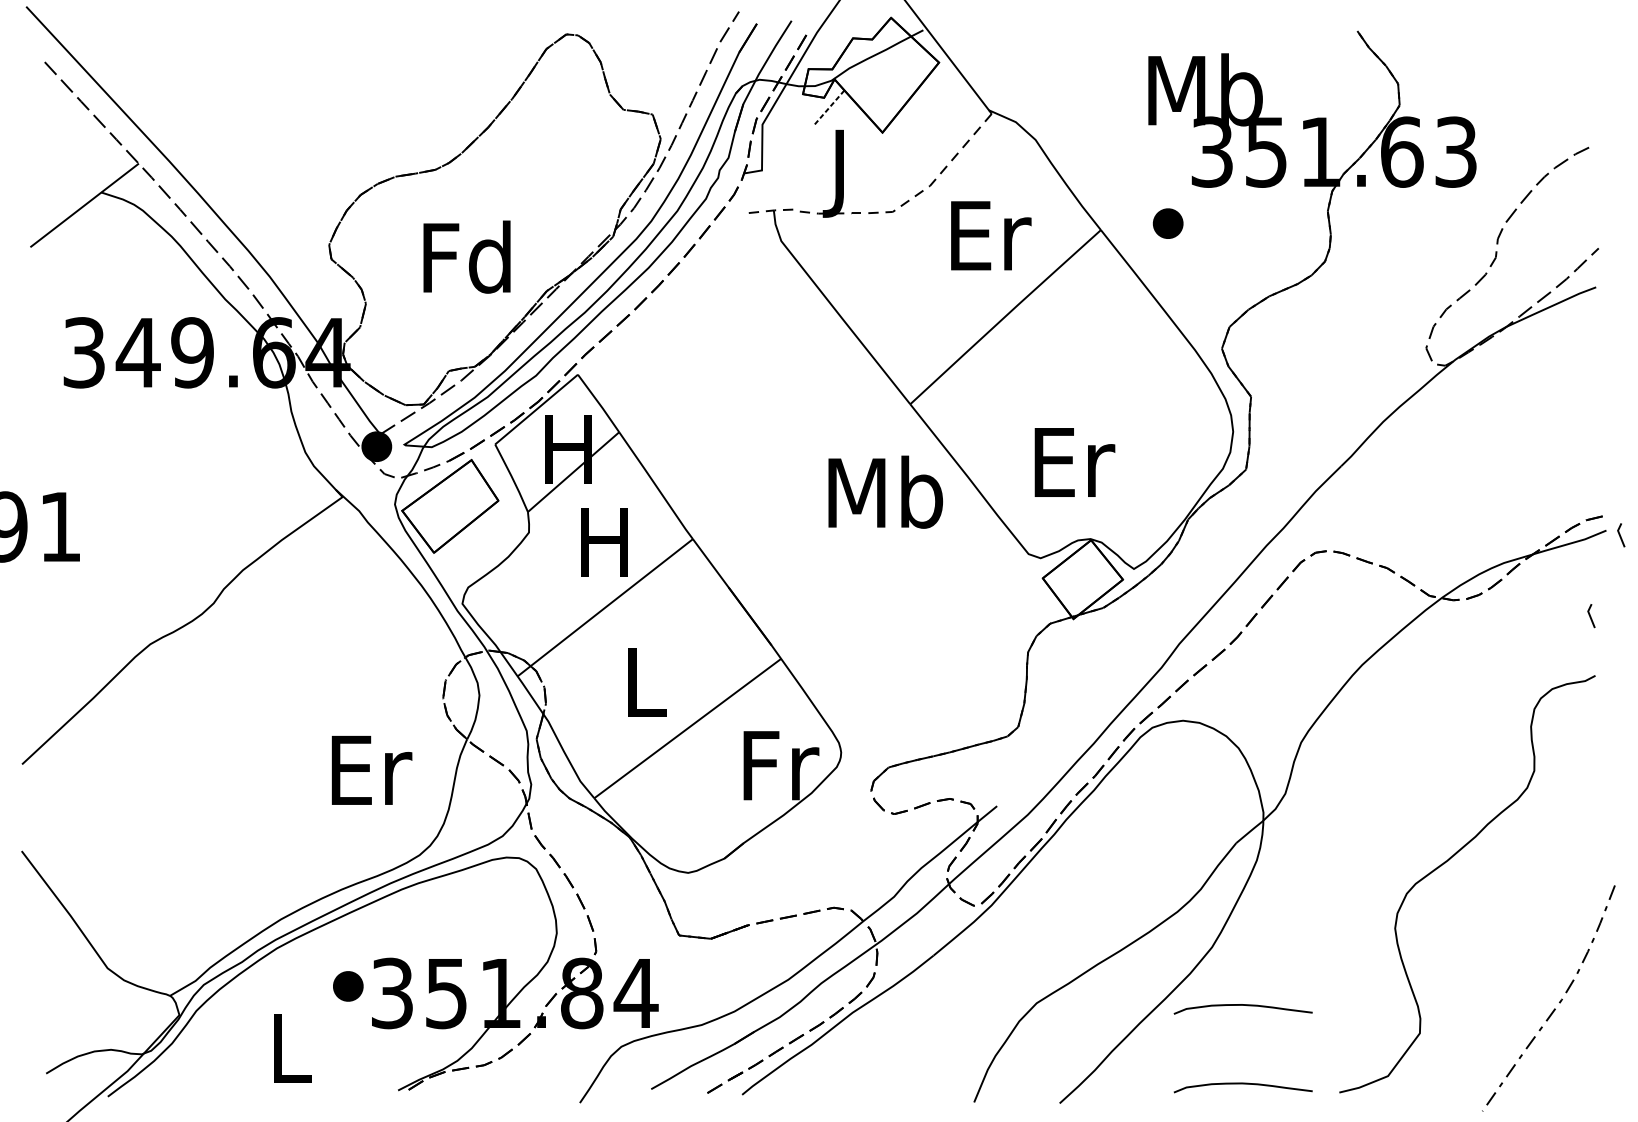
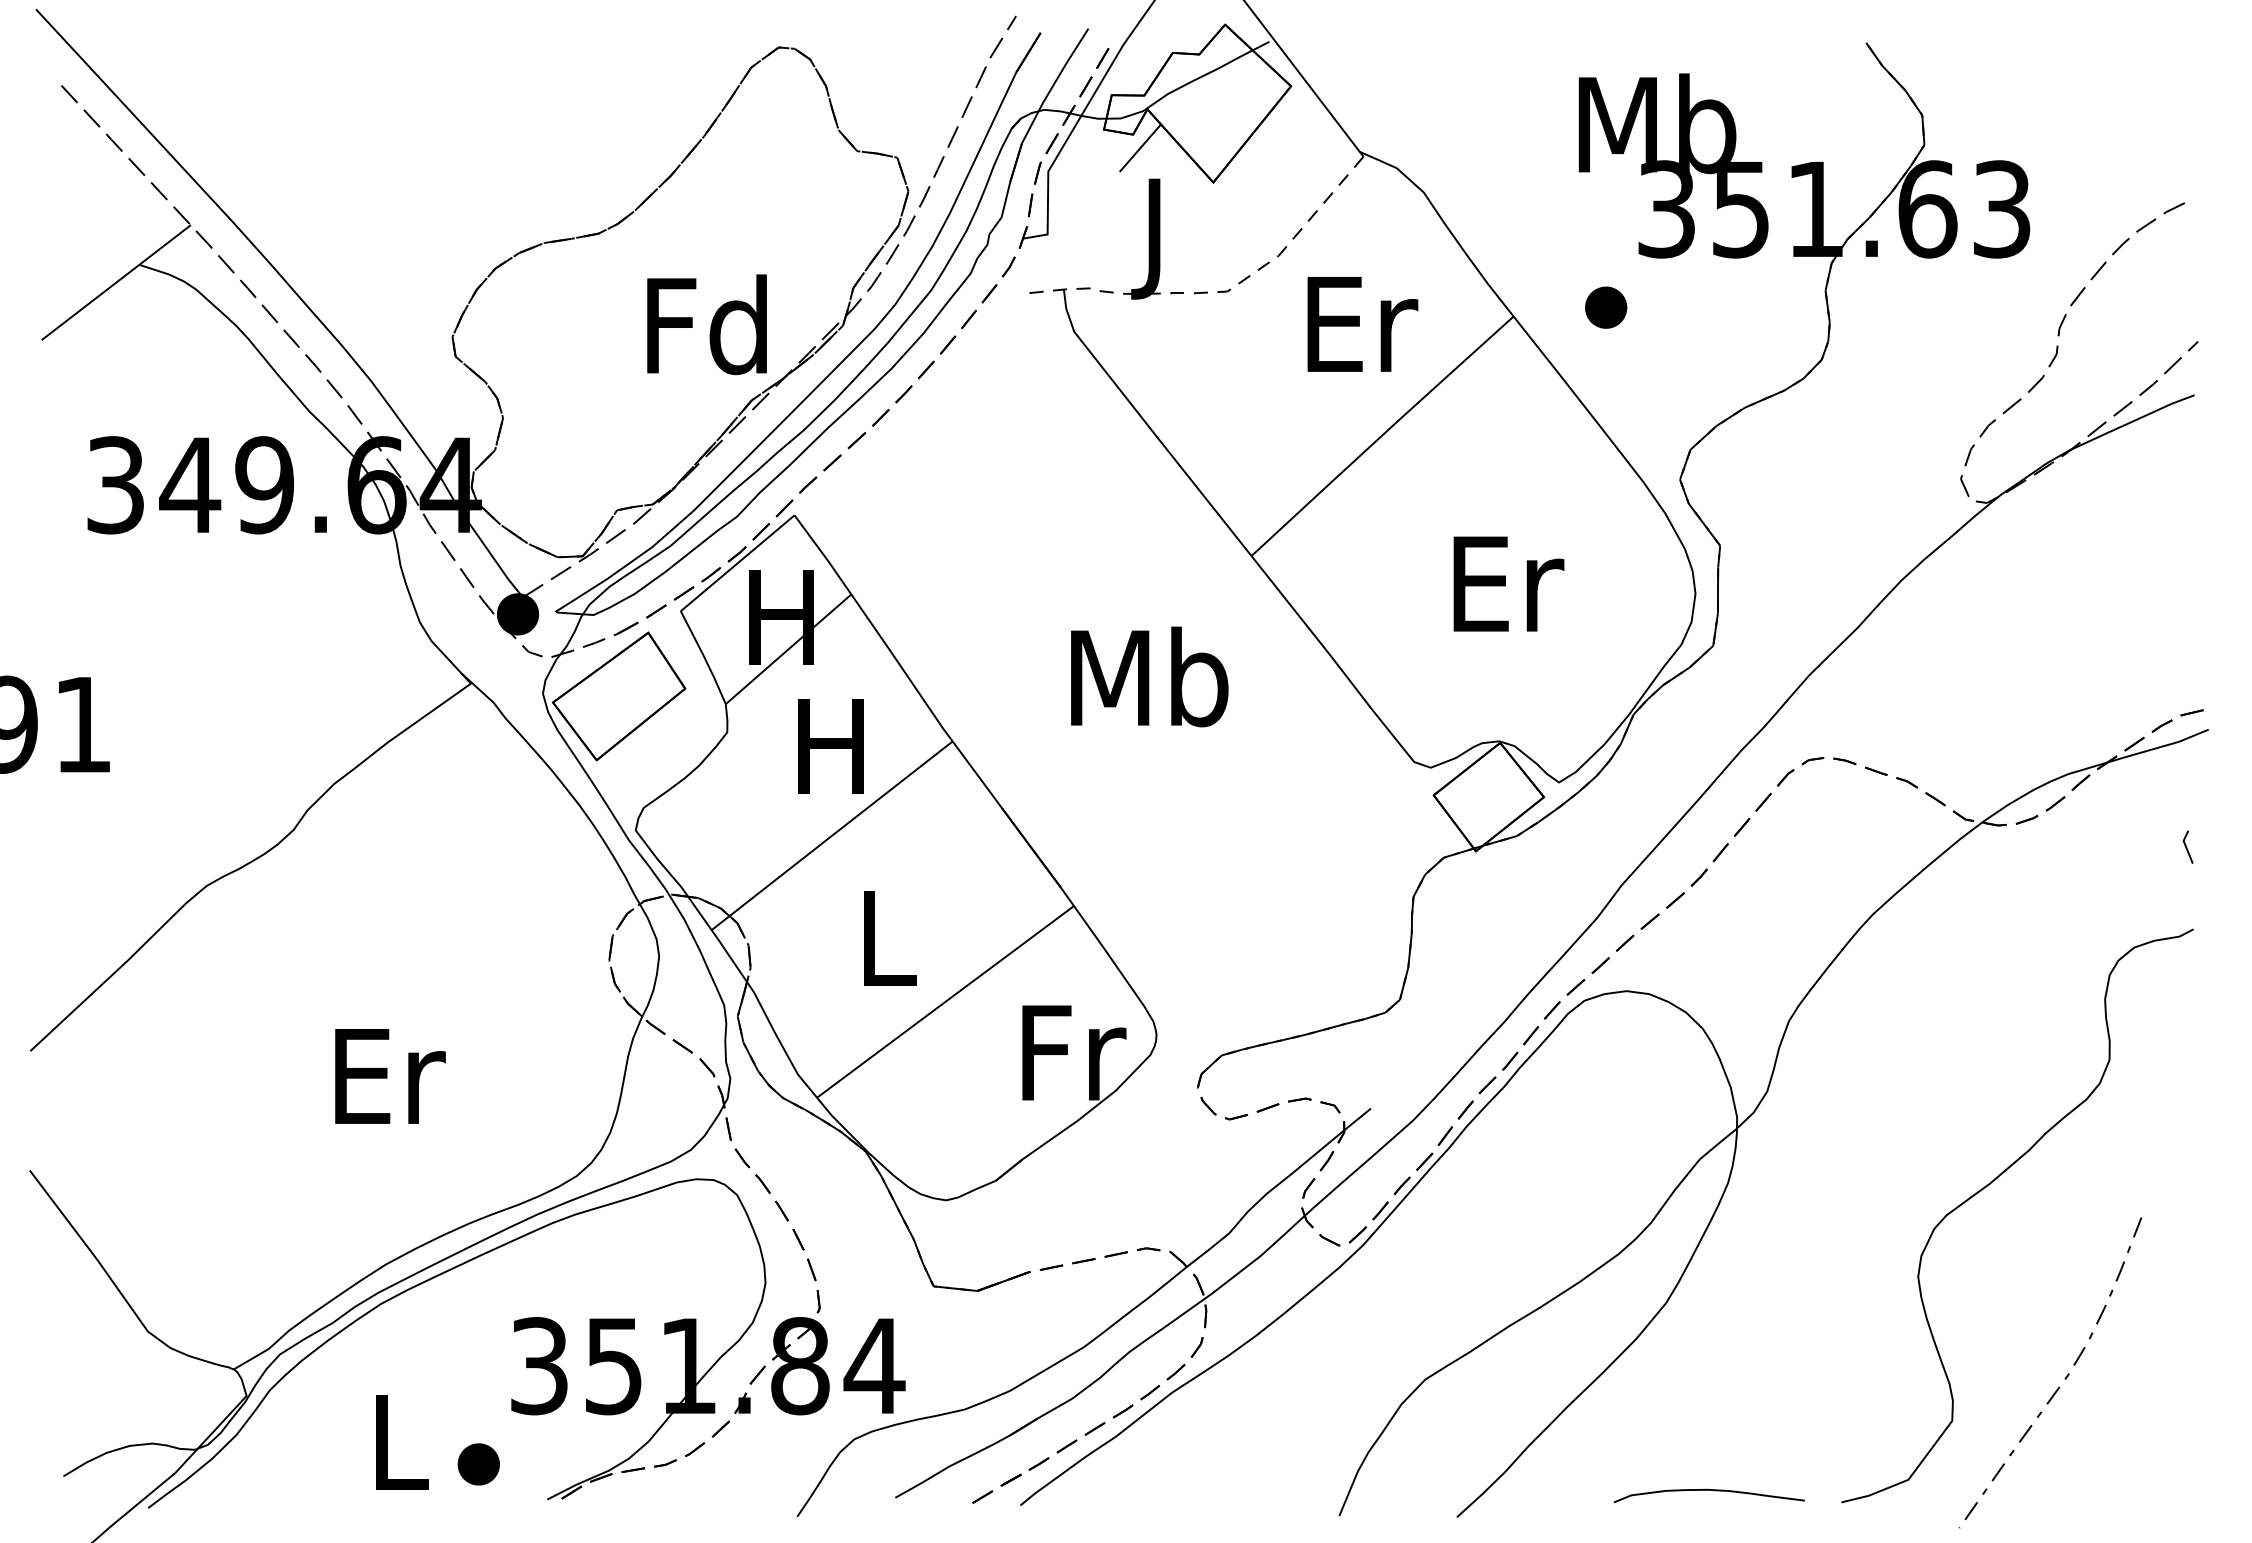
line: (829, 107) -> (1140, 148), dashed -> solid
text: (466, 256) -> (706, 324), moved
text: (1074, 462) -> (1508, 583), moved
text: (885, 491) -> (1149, 676), moved
line: (1620, 534) -> (2227, 735), removed
text: (372, 770) -> (390, 1076), moved
part: (348, 986) -> (478, 1464), moved
curve: (1559, 1002) -> (2064, 1378), moved
curve: (1242, 1005) -> (1708, 1382), removed

